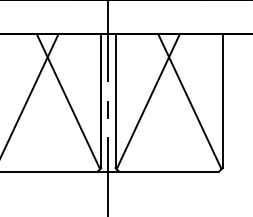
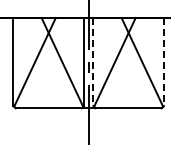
line: (115, 101) -> (93, 62), solid -> dashed
line: (221, 101) -> (163, 62), solid -> dashed

